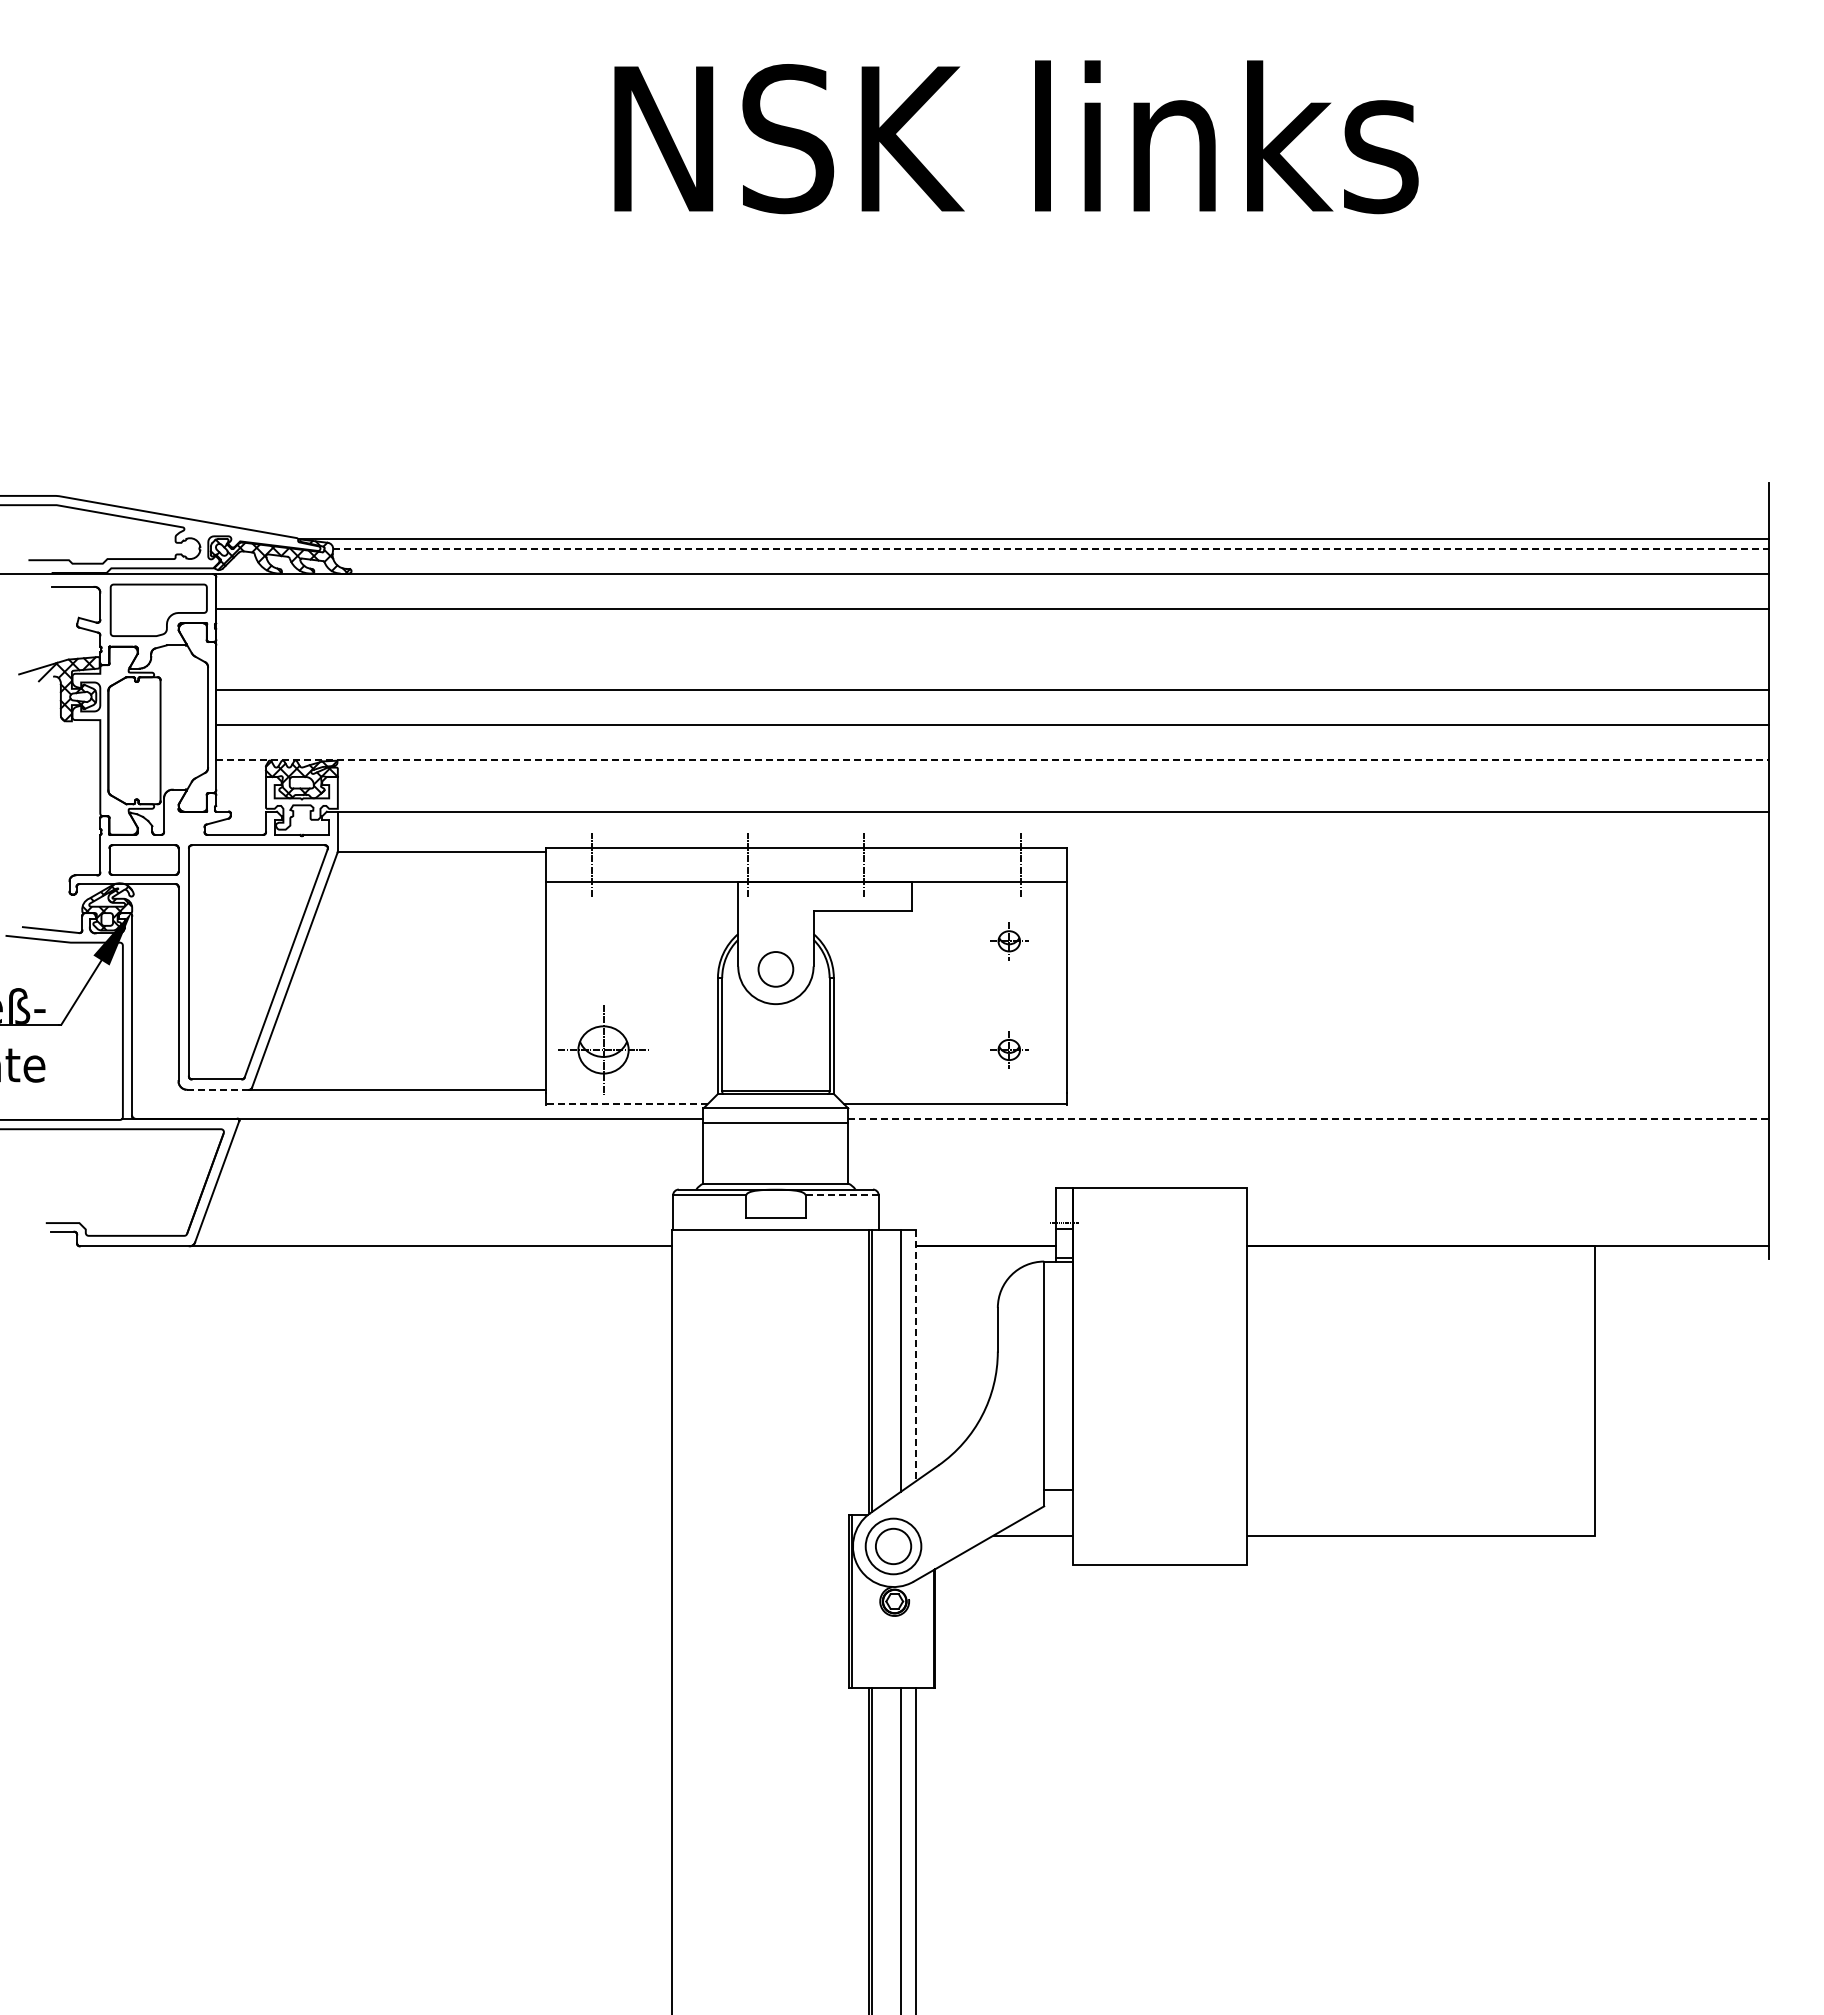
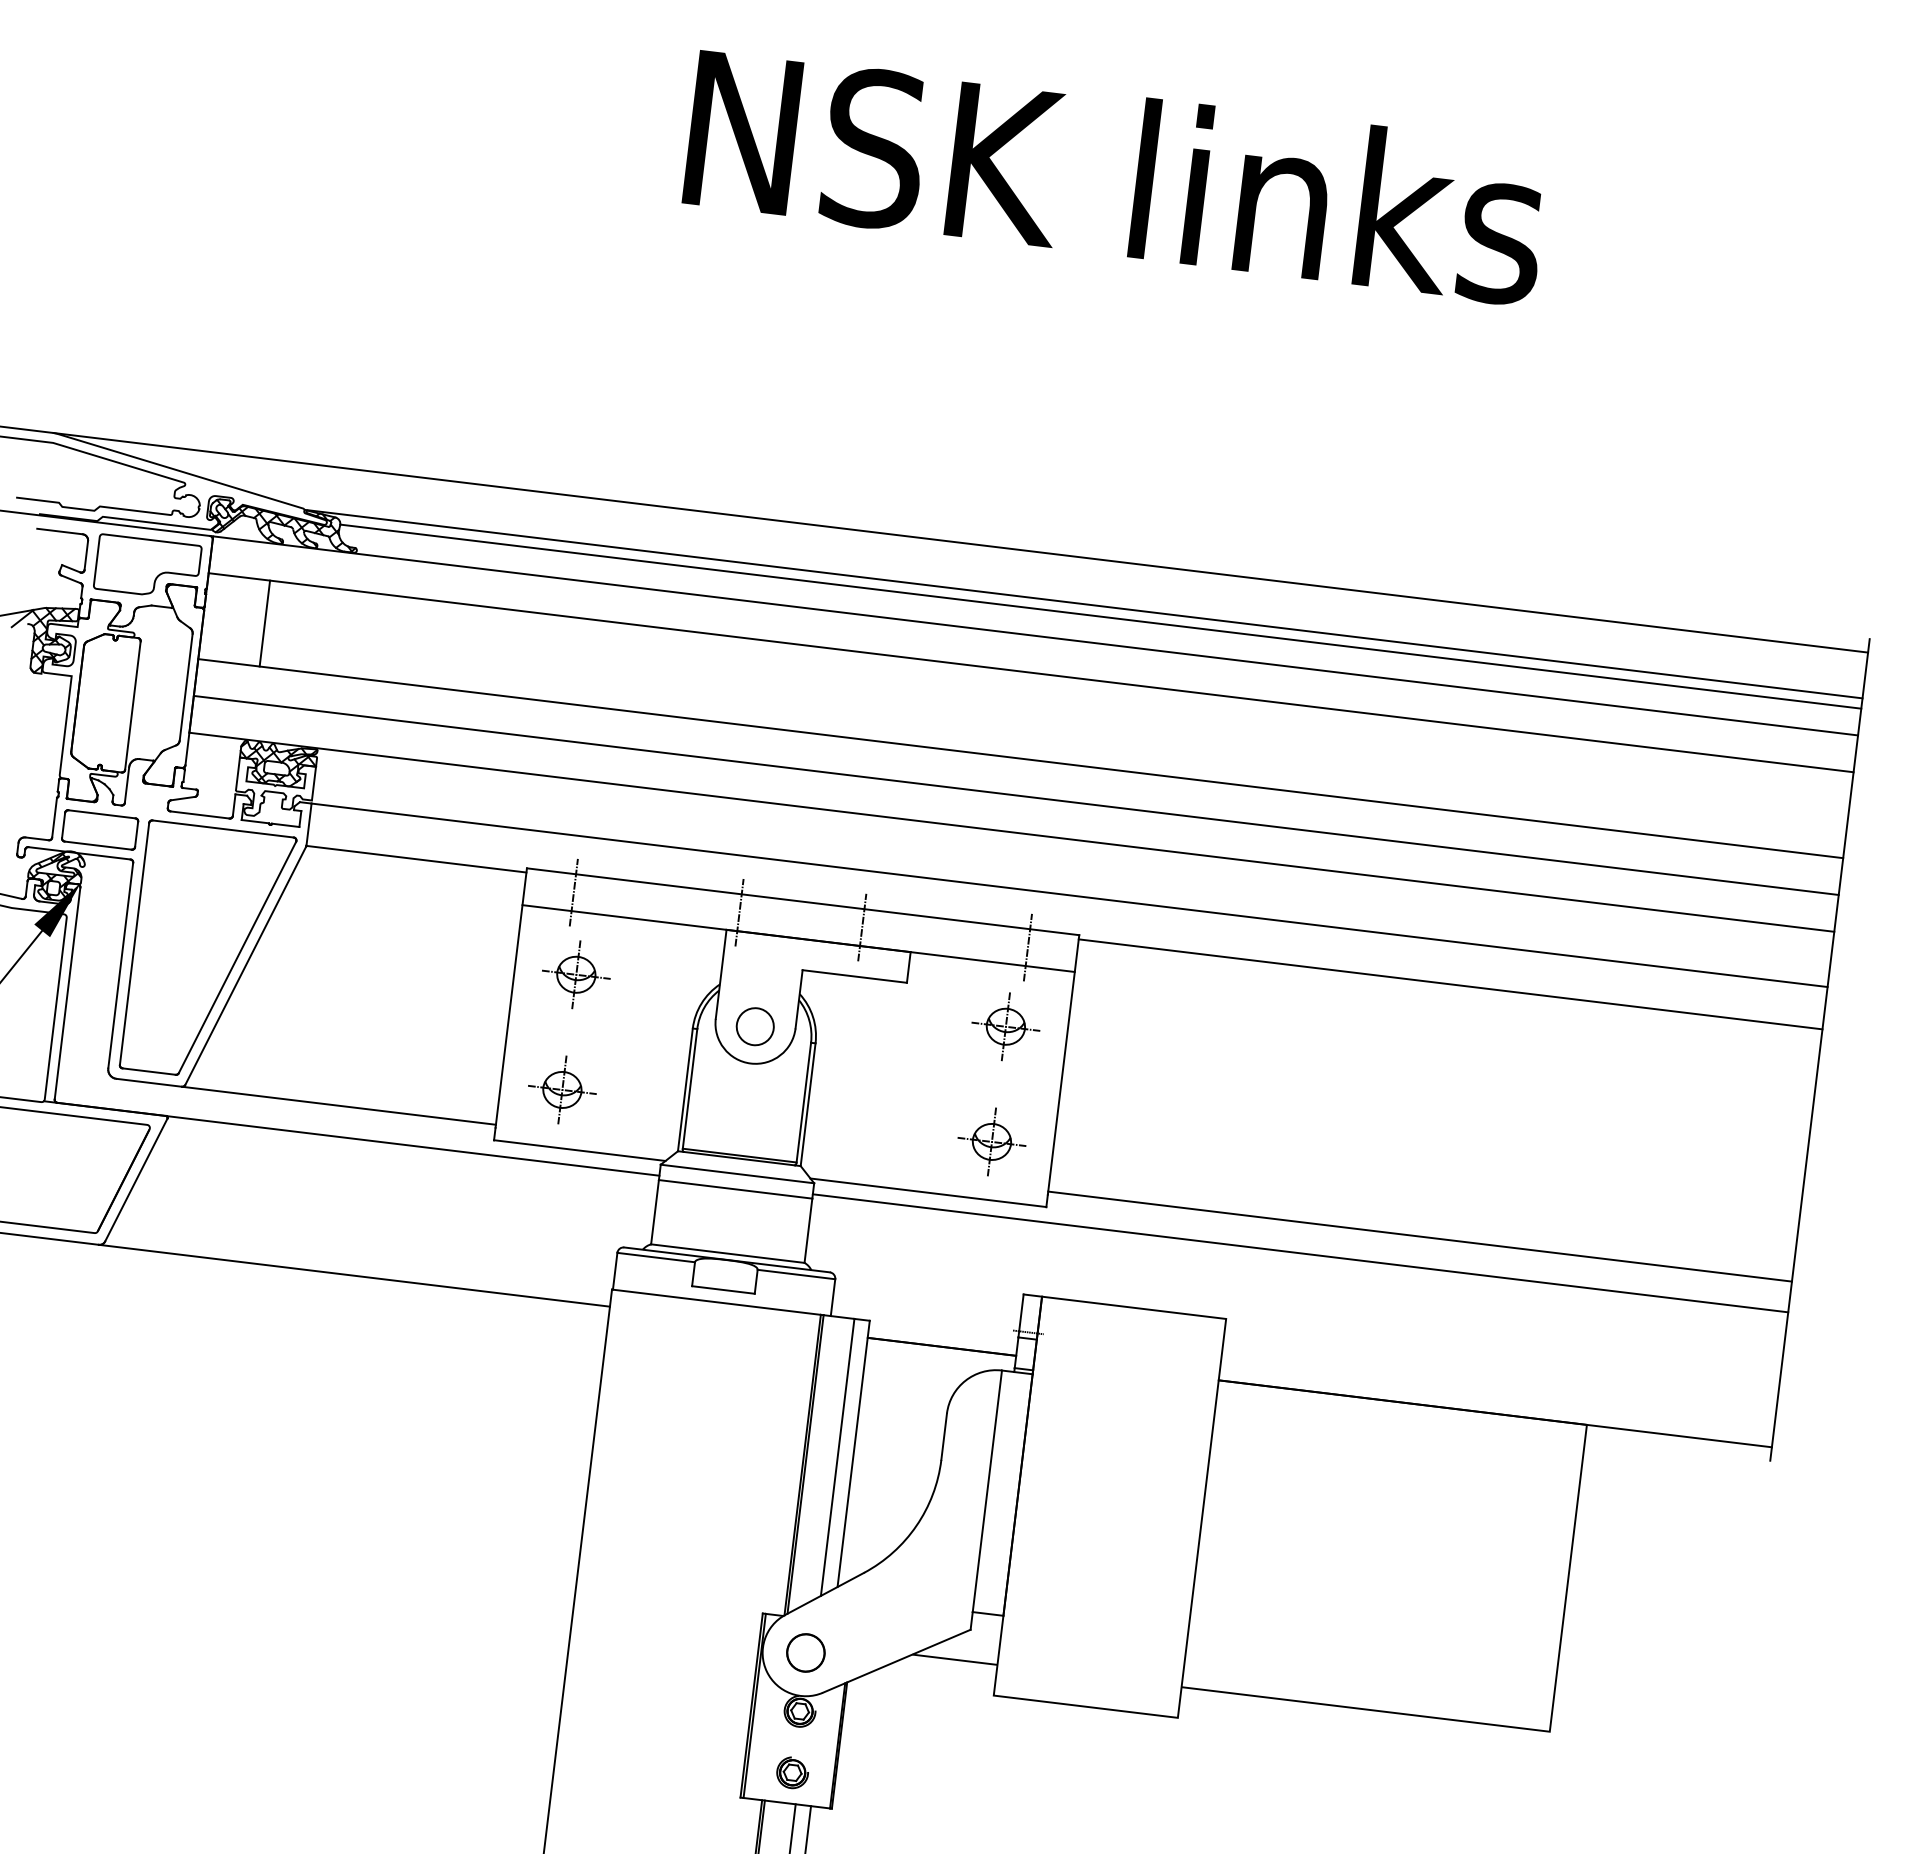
line: (912, 495) -> (960, 542), added
line: (1051, 548) -> (1101, 616), dashed -> solid
line: (274, 649) -> (265, 623), added
line: (992, 759) -> (1011, 832), dashed -> solid
line: (1418, 851) -> (1450, 984), added
part: (603, 941) -> (576, 975), added
part: (1009, 941) -> (1006, 1027), size x1.67
part: (603, 1049) -> (562, 1089), size x0.71
part: (1009, 1049) -> (992, 1141), size x1.67
line: (217, 1089) -> (148, 1082), dashed -> solid
line: (1418, 1089) -> (1420, 1236), added
line: (626, 1104) -> (579, 1150), dashed -> solid
line: (1309, 1118) -> (1301, 1253), dashed -> solid
line: (842, 1195) -> (796, 1274), dashed -> solid
line: (915, 1355) -> (853, 1453), dashed -> solid
circle: (893, 1546) -> (805, 1652), size x0.62
part: (894, 1659) -> (792, 1772), added

